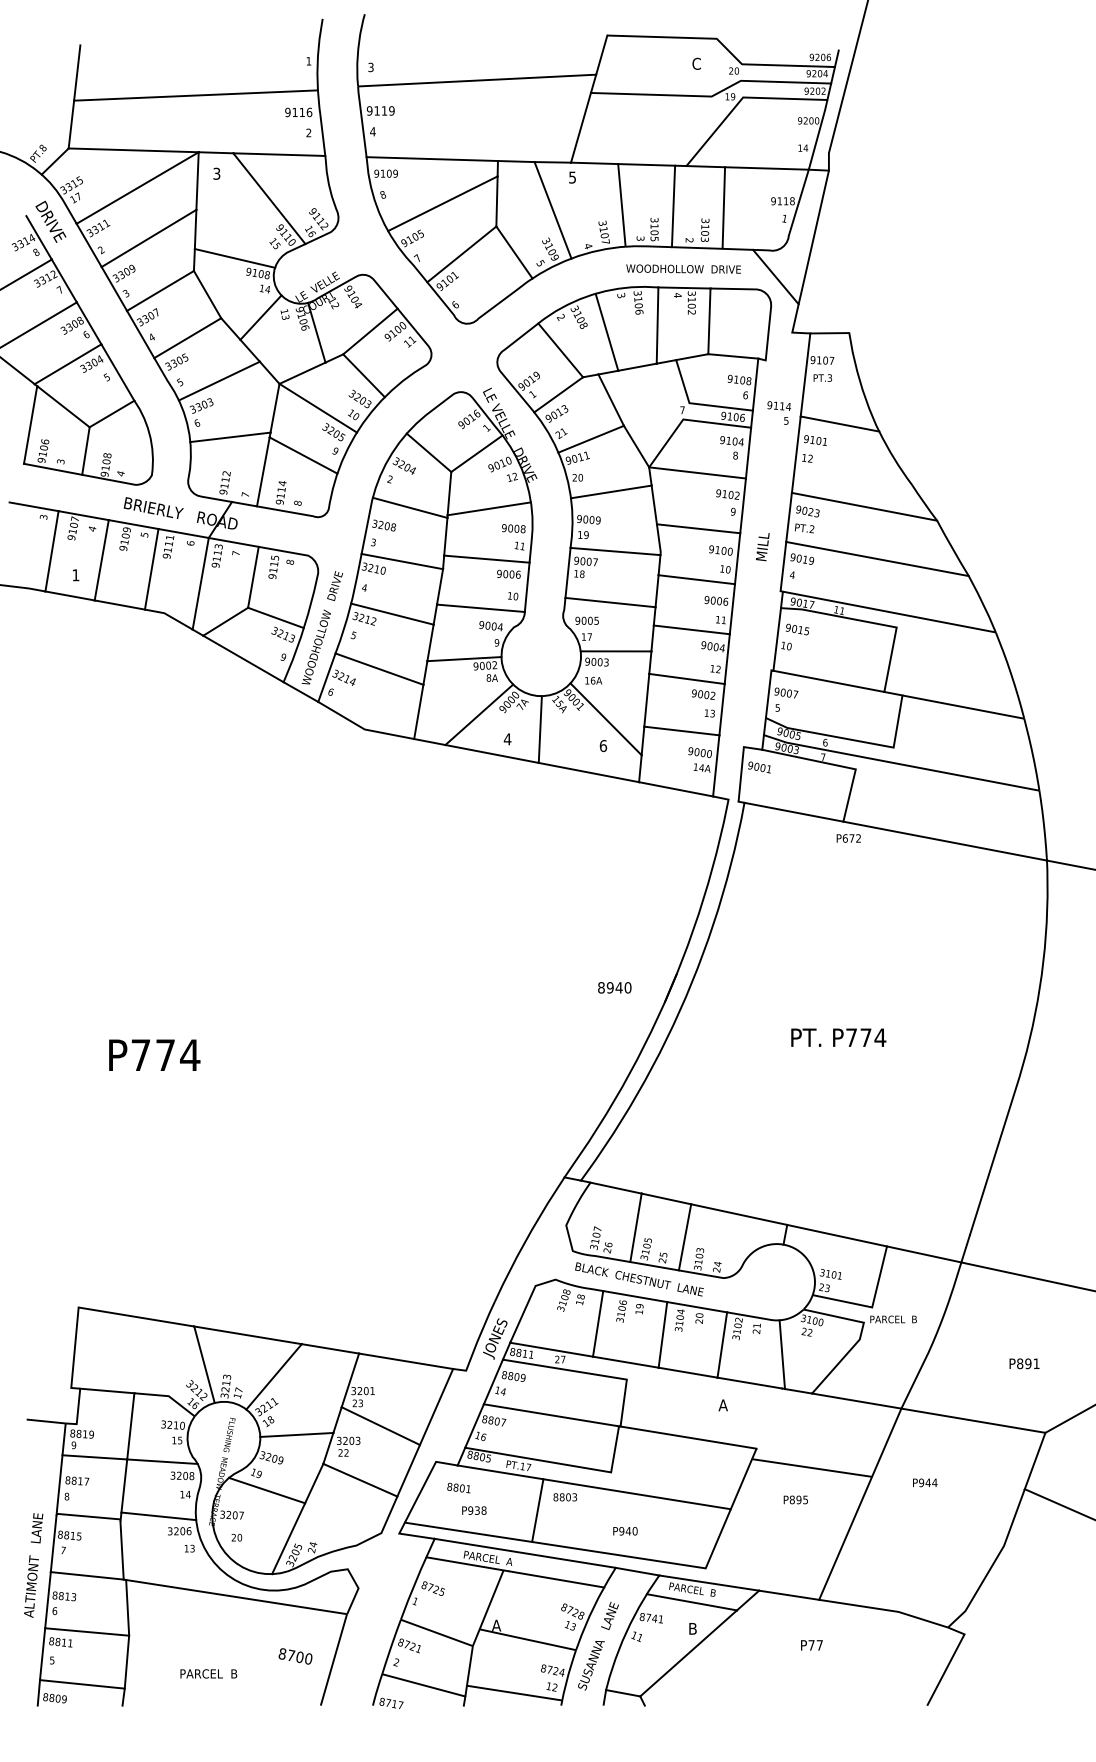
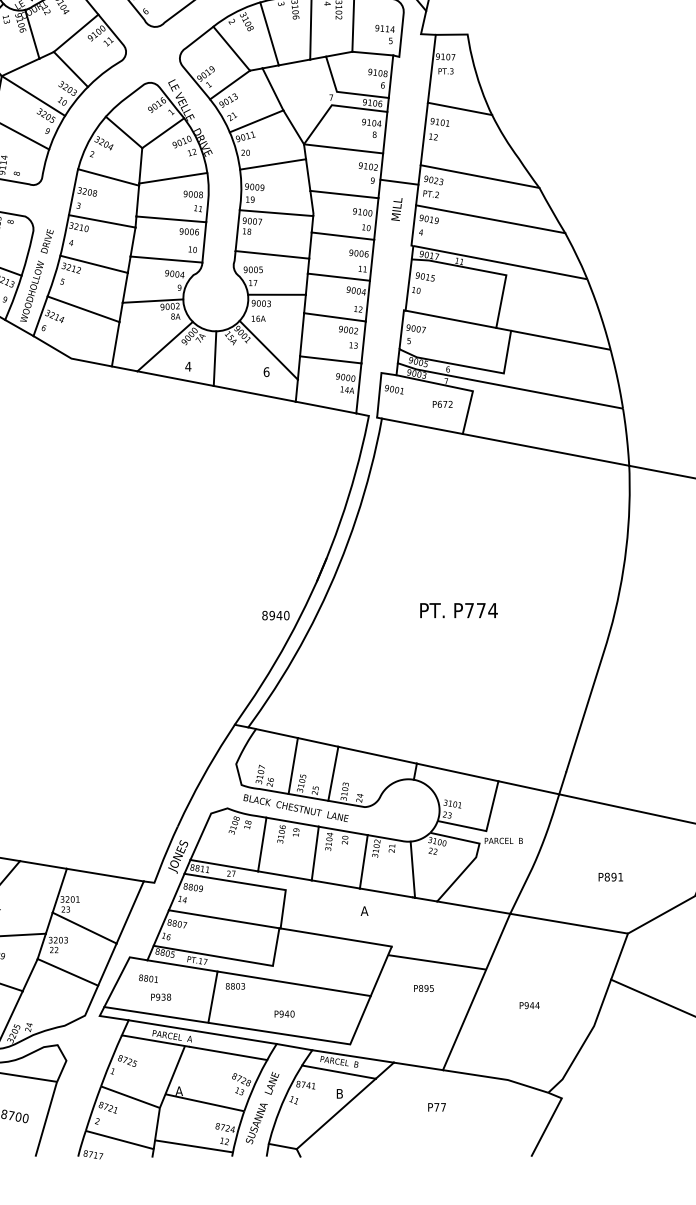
text: (778, 412) -> (384, 34), moved
line: (765, 513) -> (399, 182), added
text: (848, 838) -> (442, 404), moved
text: (614, 987) -> (275, 615), moved
text: (925, 1482) -> (529, 1005), moved

